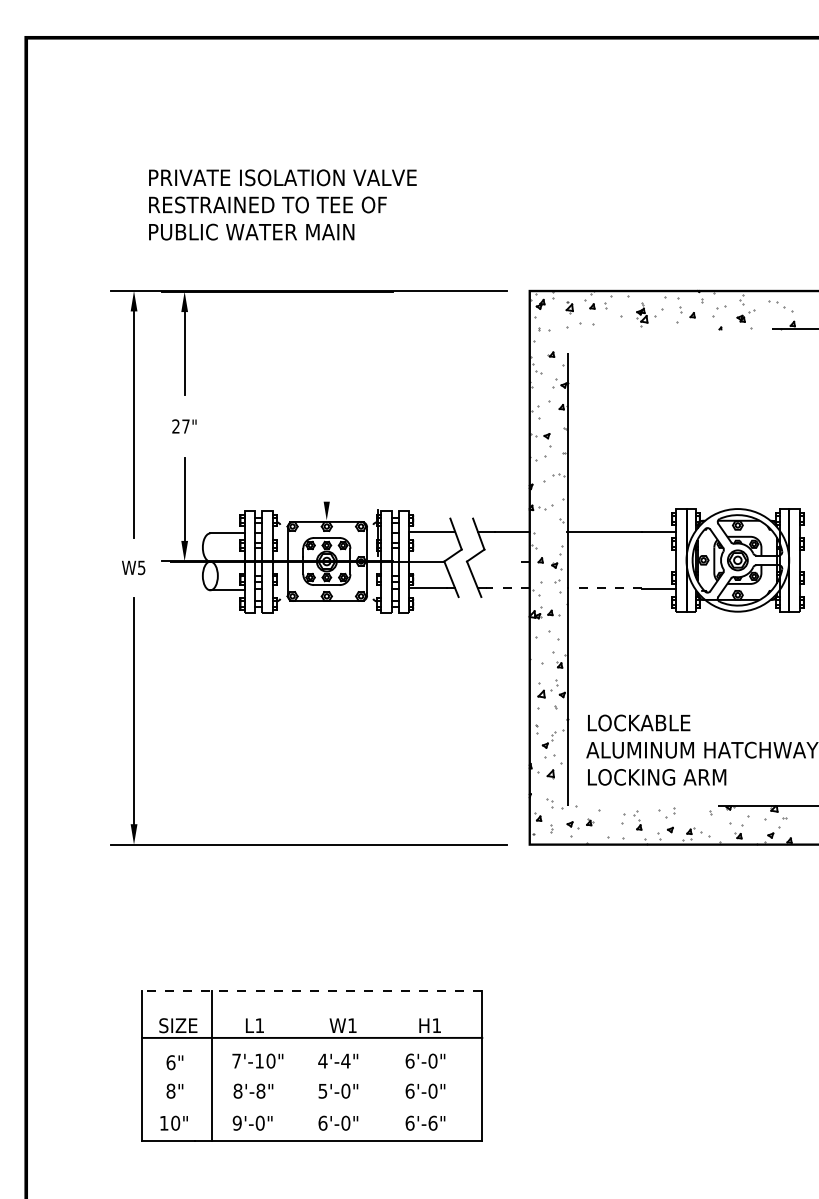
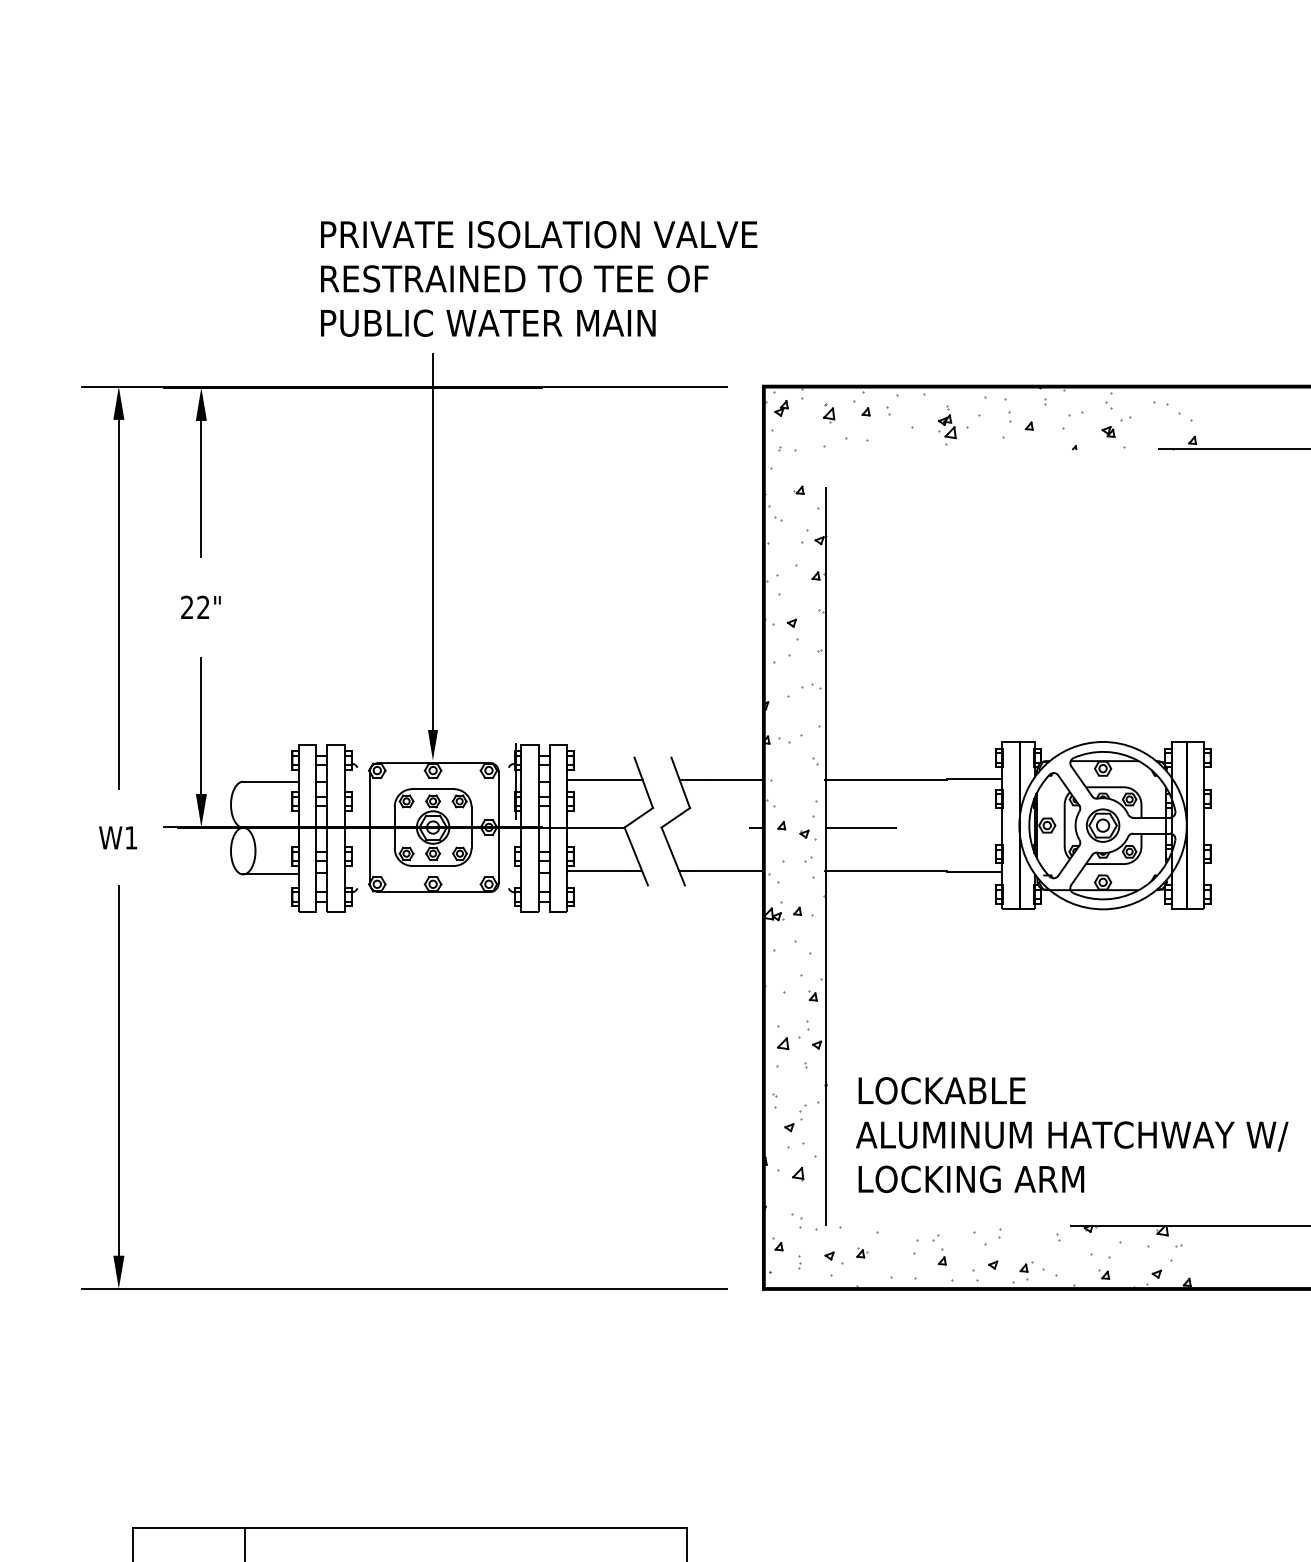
text: (282, 204) -> (538, 278), moved
line: (326, 386) -> (432, 542), added
text: (185, 426) -> (202, 607), 27" -> 22"
line: (589, 561) -> (861, 827), added
text: (141, 567) -> (130, 837), W5 -> W1
line: (508, 588) -> (729, 871), dashed -> solid
line: (604, 588) -> (885, 871), dashed -> solid
line: (312, 991) -> (409, 1528), dashed -> solid

